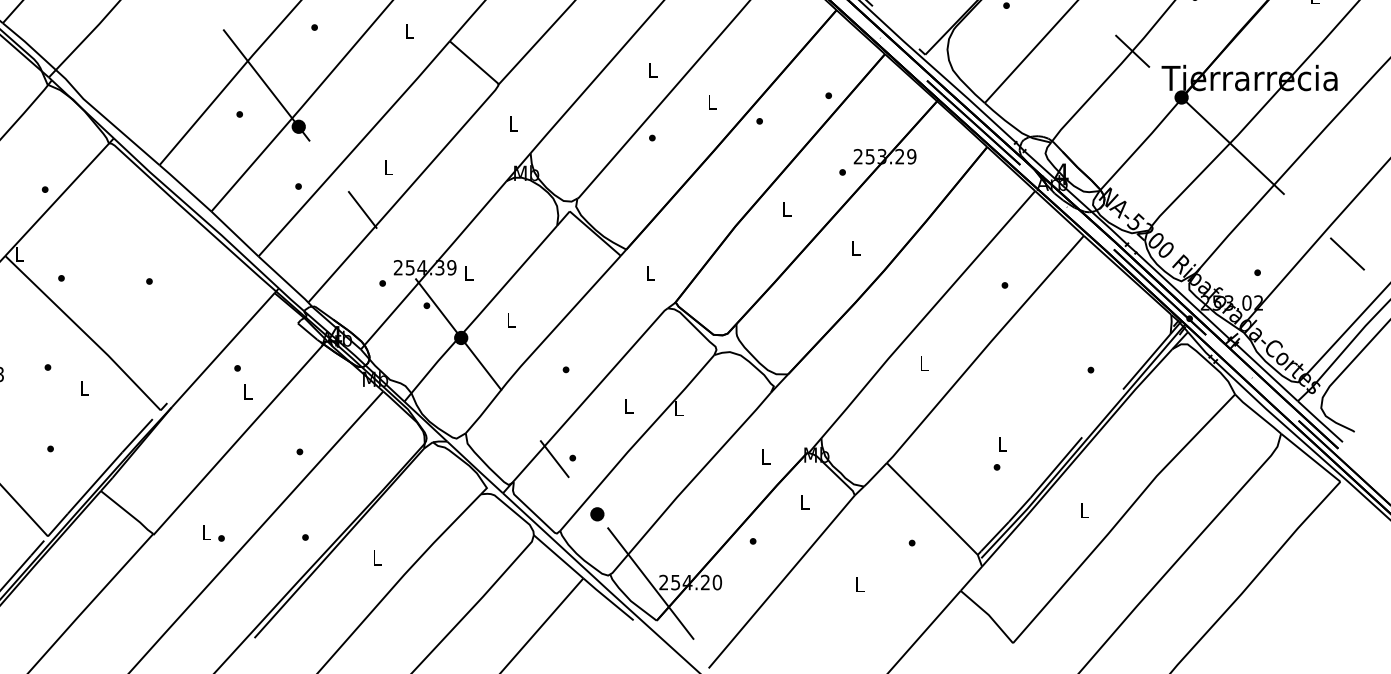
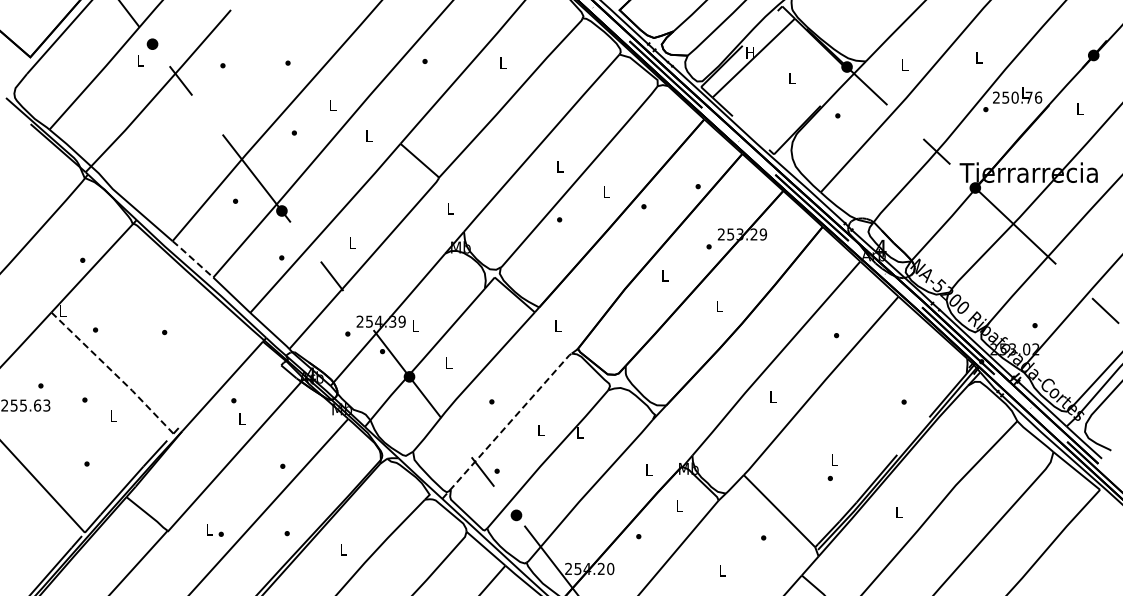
line: (184, 188) -> (192, 259), solid -> dashed
line: (84, 332) -> (113, 372), solid -> dashed
line: (585, 398) -> (507, 424), solid -> dashed

